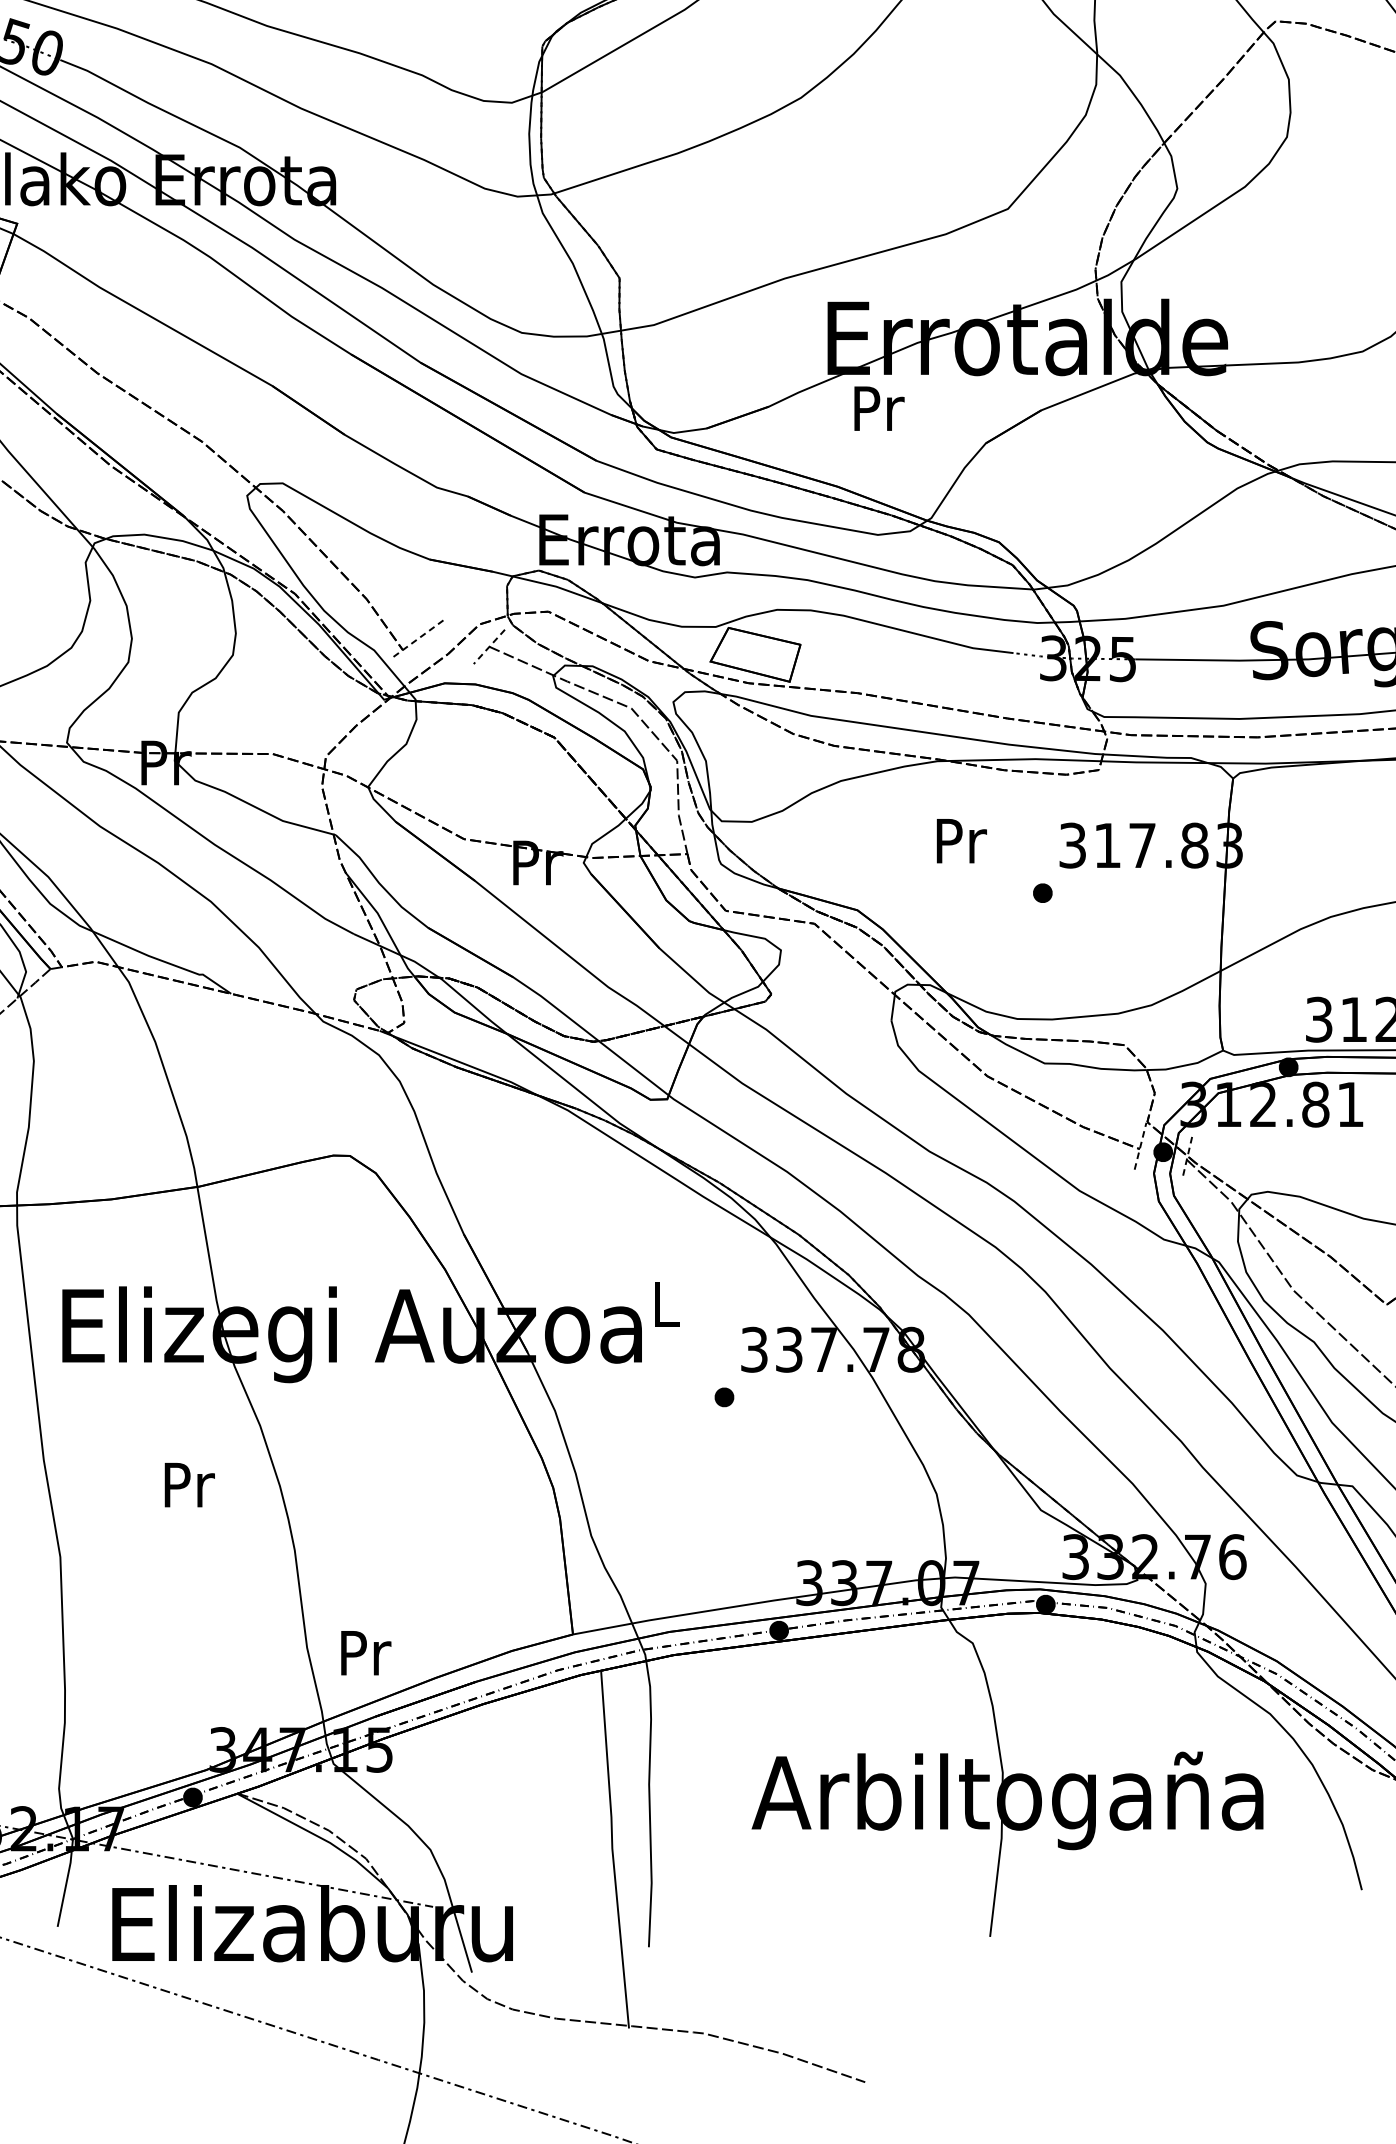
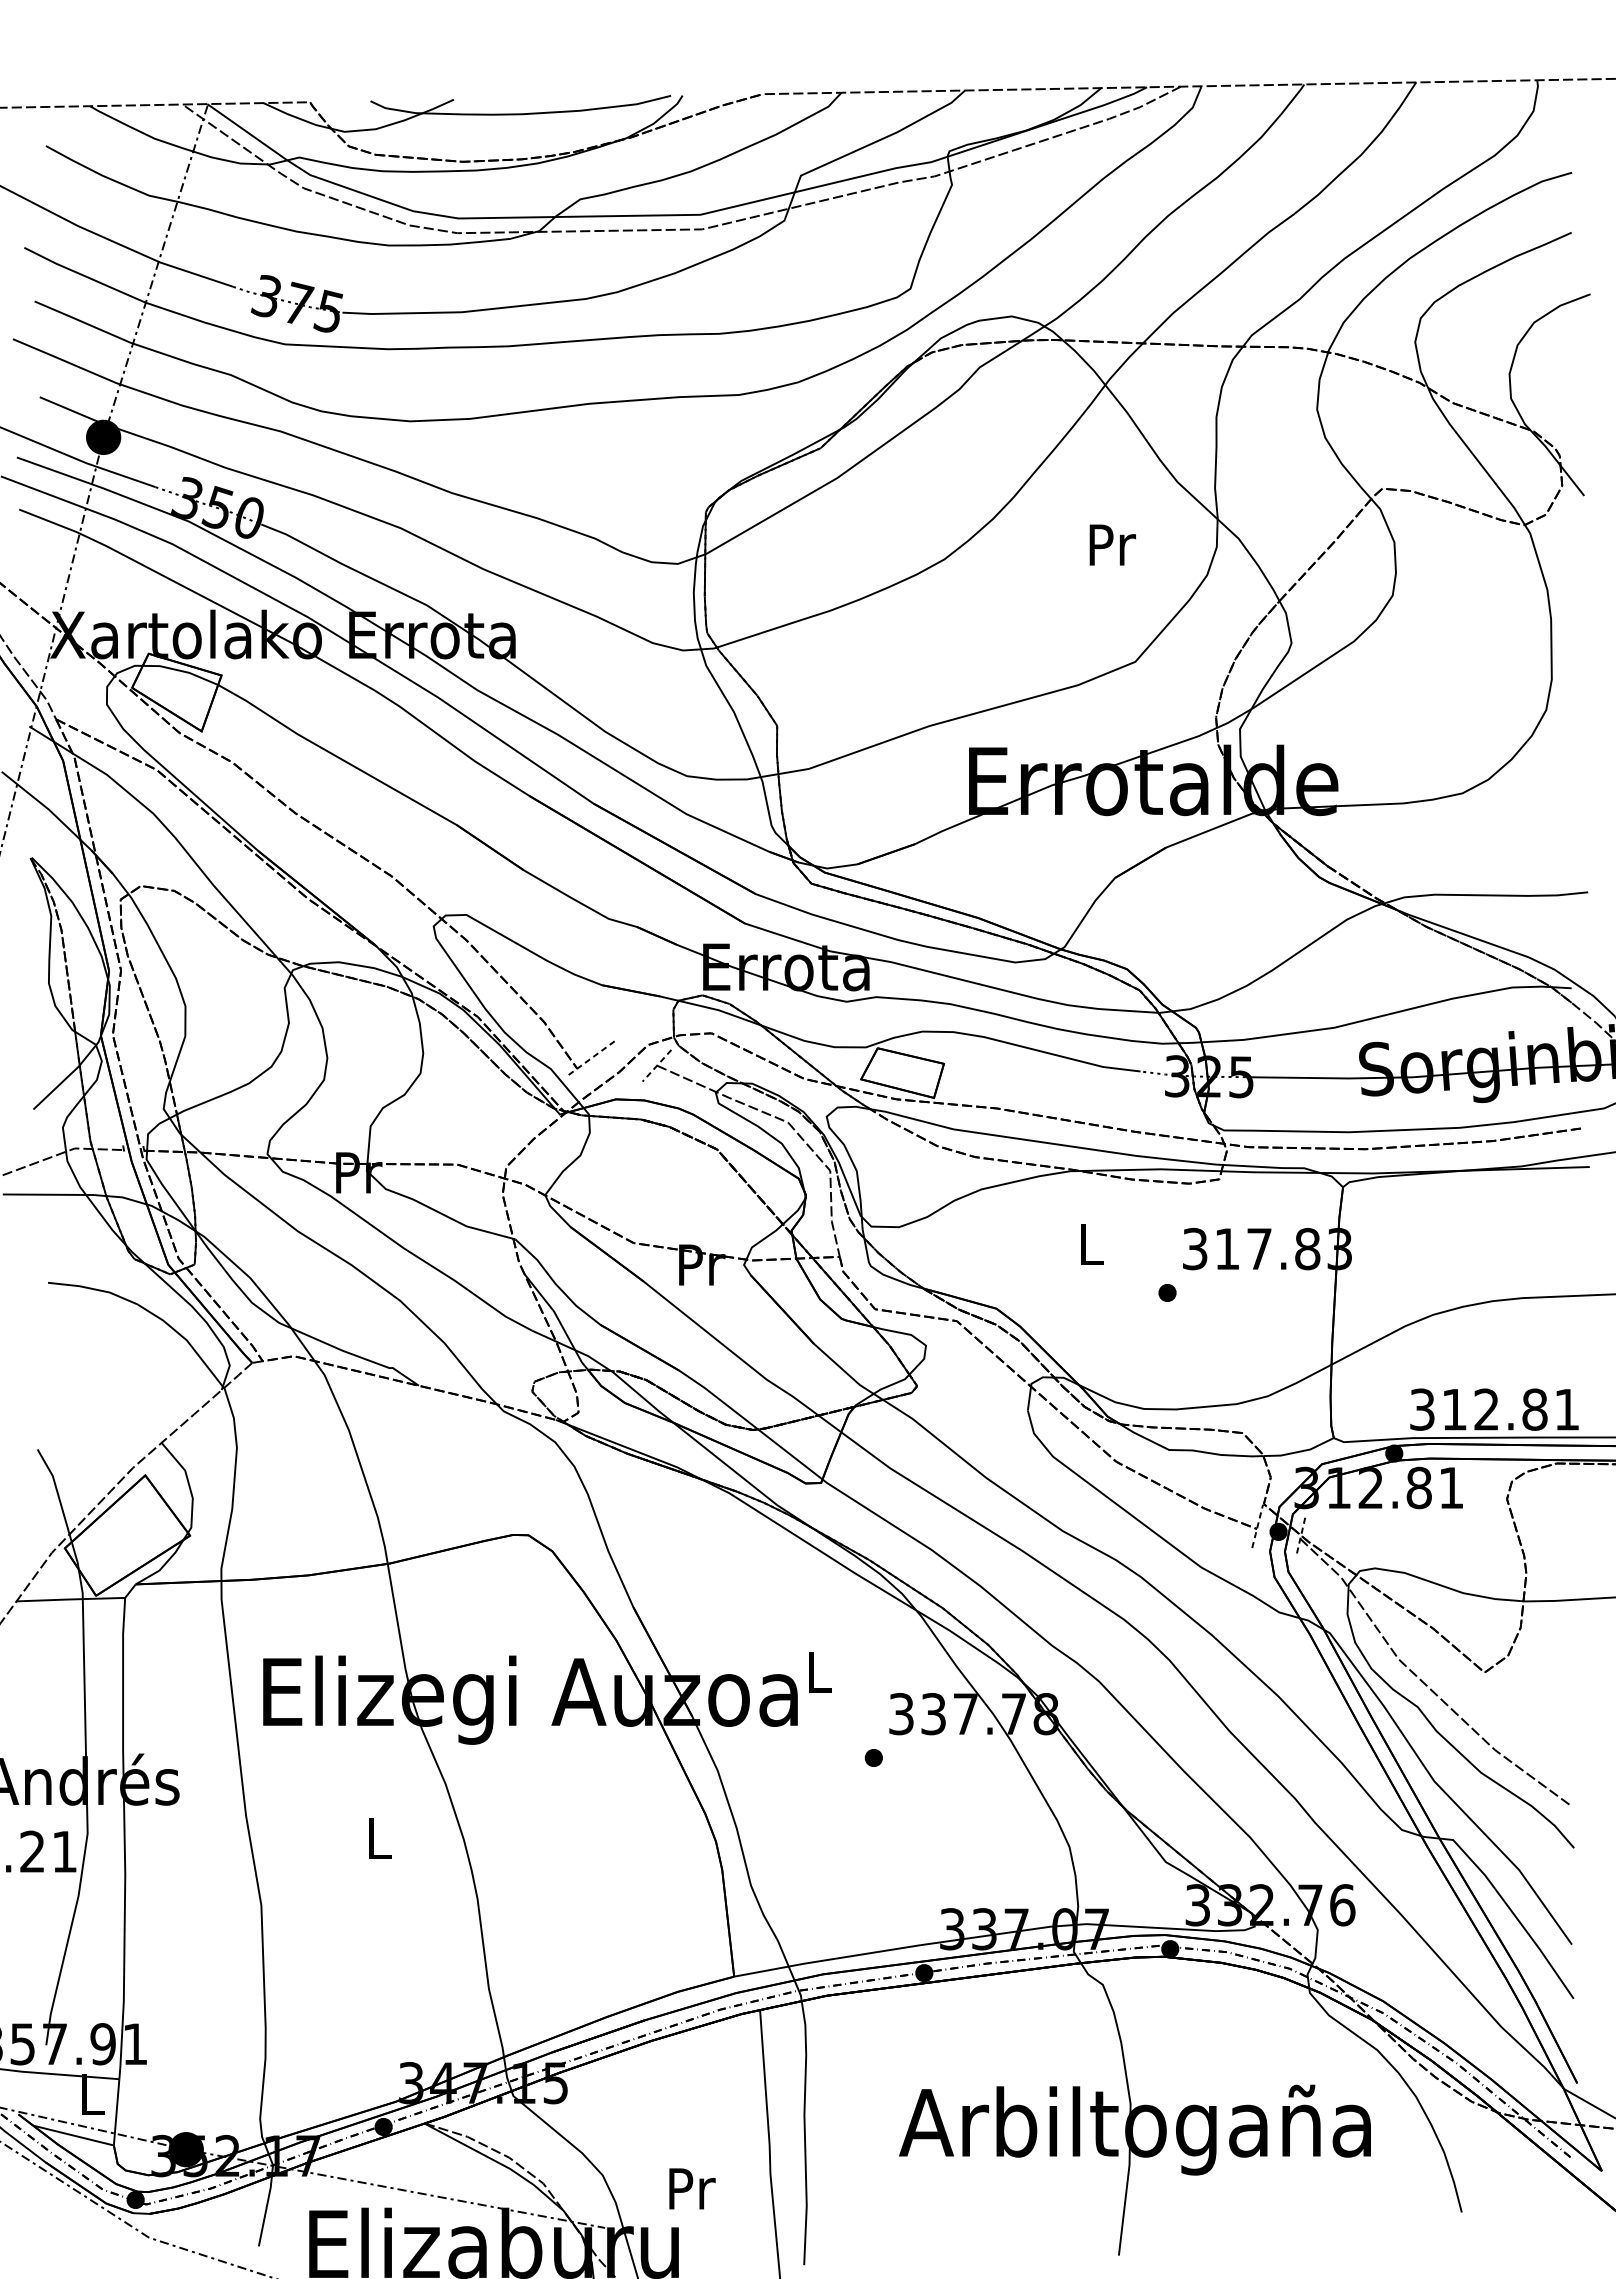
text: (879, 408) -> (1112, 544), moved
text: (961, 840) -> (1092, 1244), Pr -> L
text: (189, 1484) -> (380, 1838), Pr -> L
text: (366, 1652) -> (692, 2188), moved

